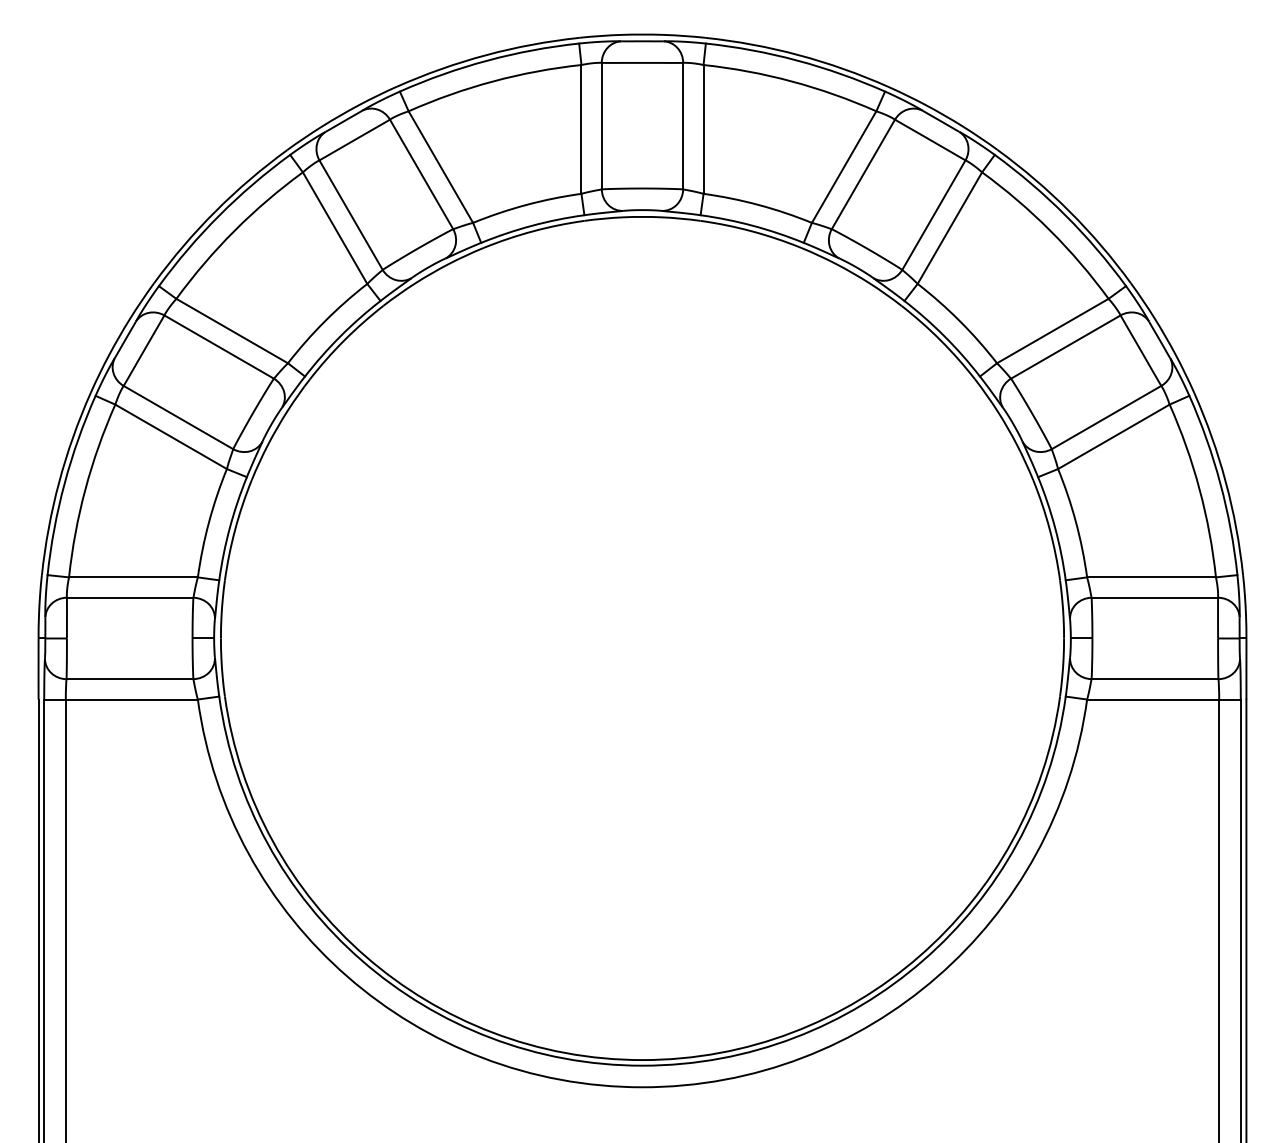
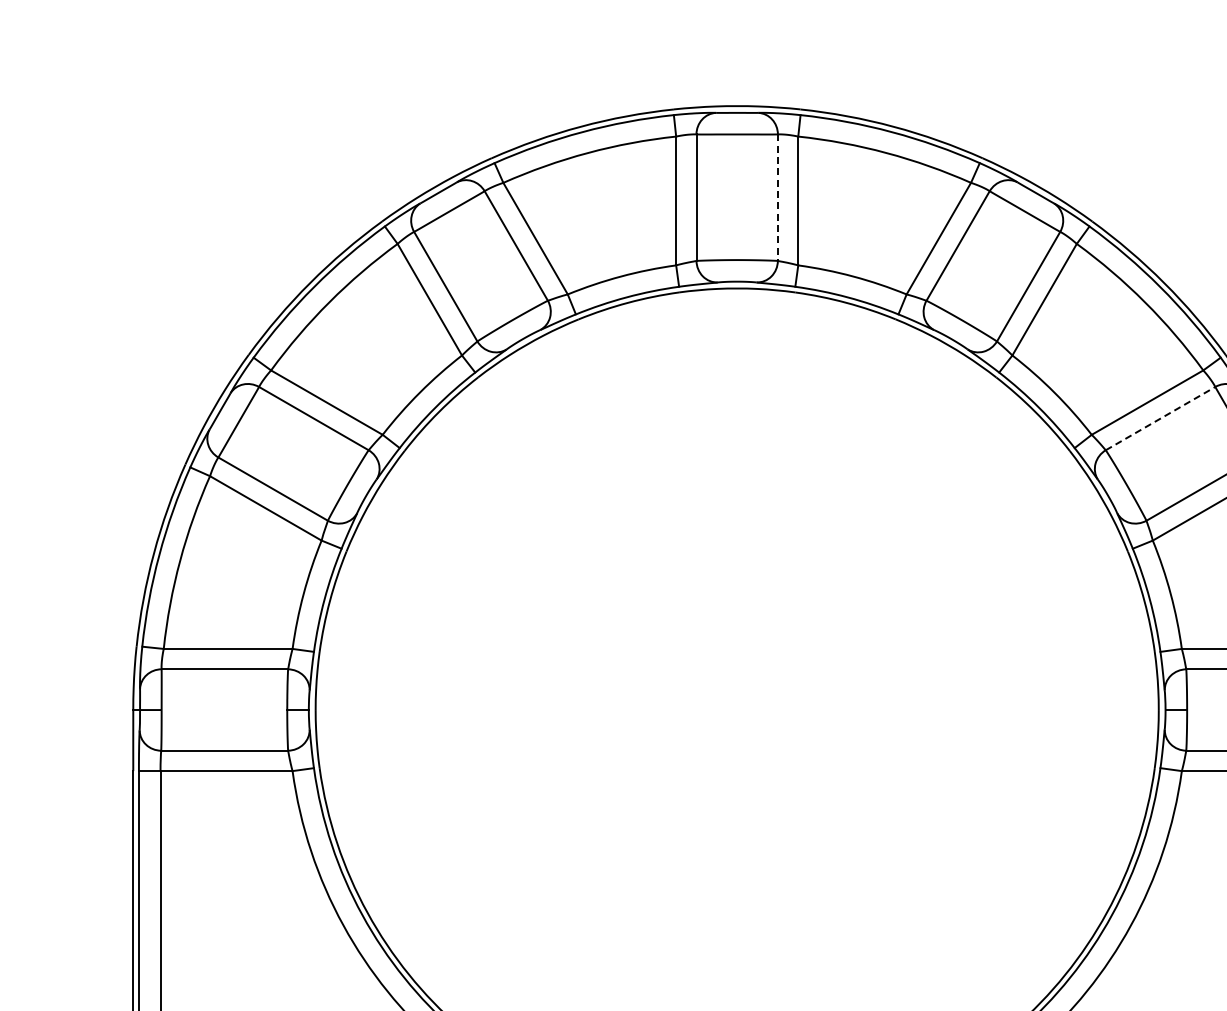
line: (683, 126) -> (778, 198), solid -> dashed
line: (1066, 346) -> (1161, 418), solid -> dashed

